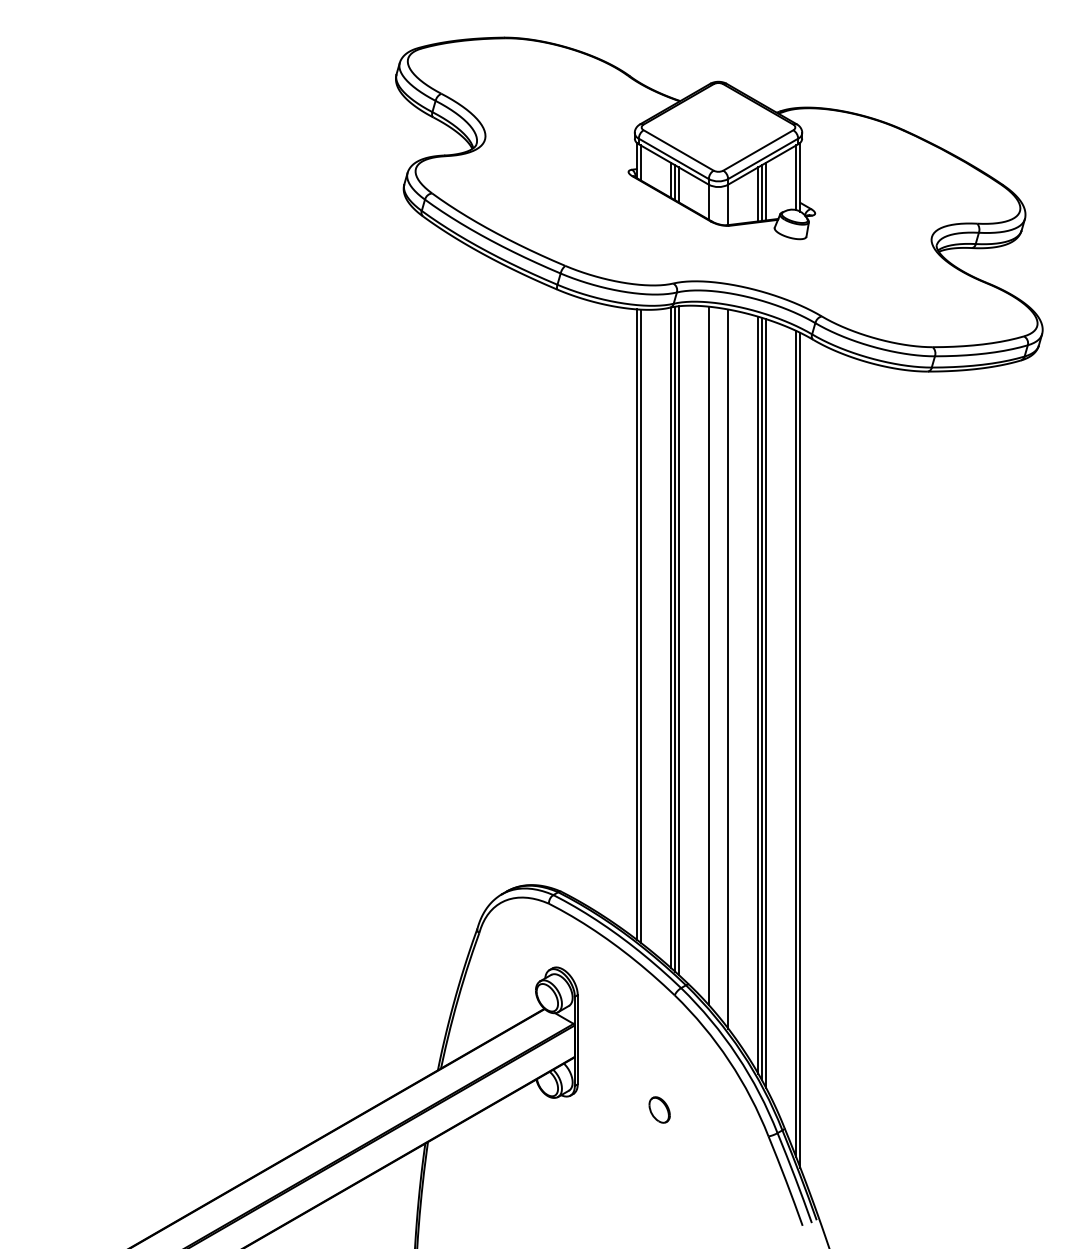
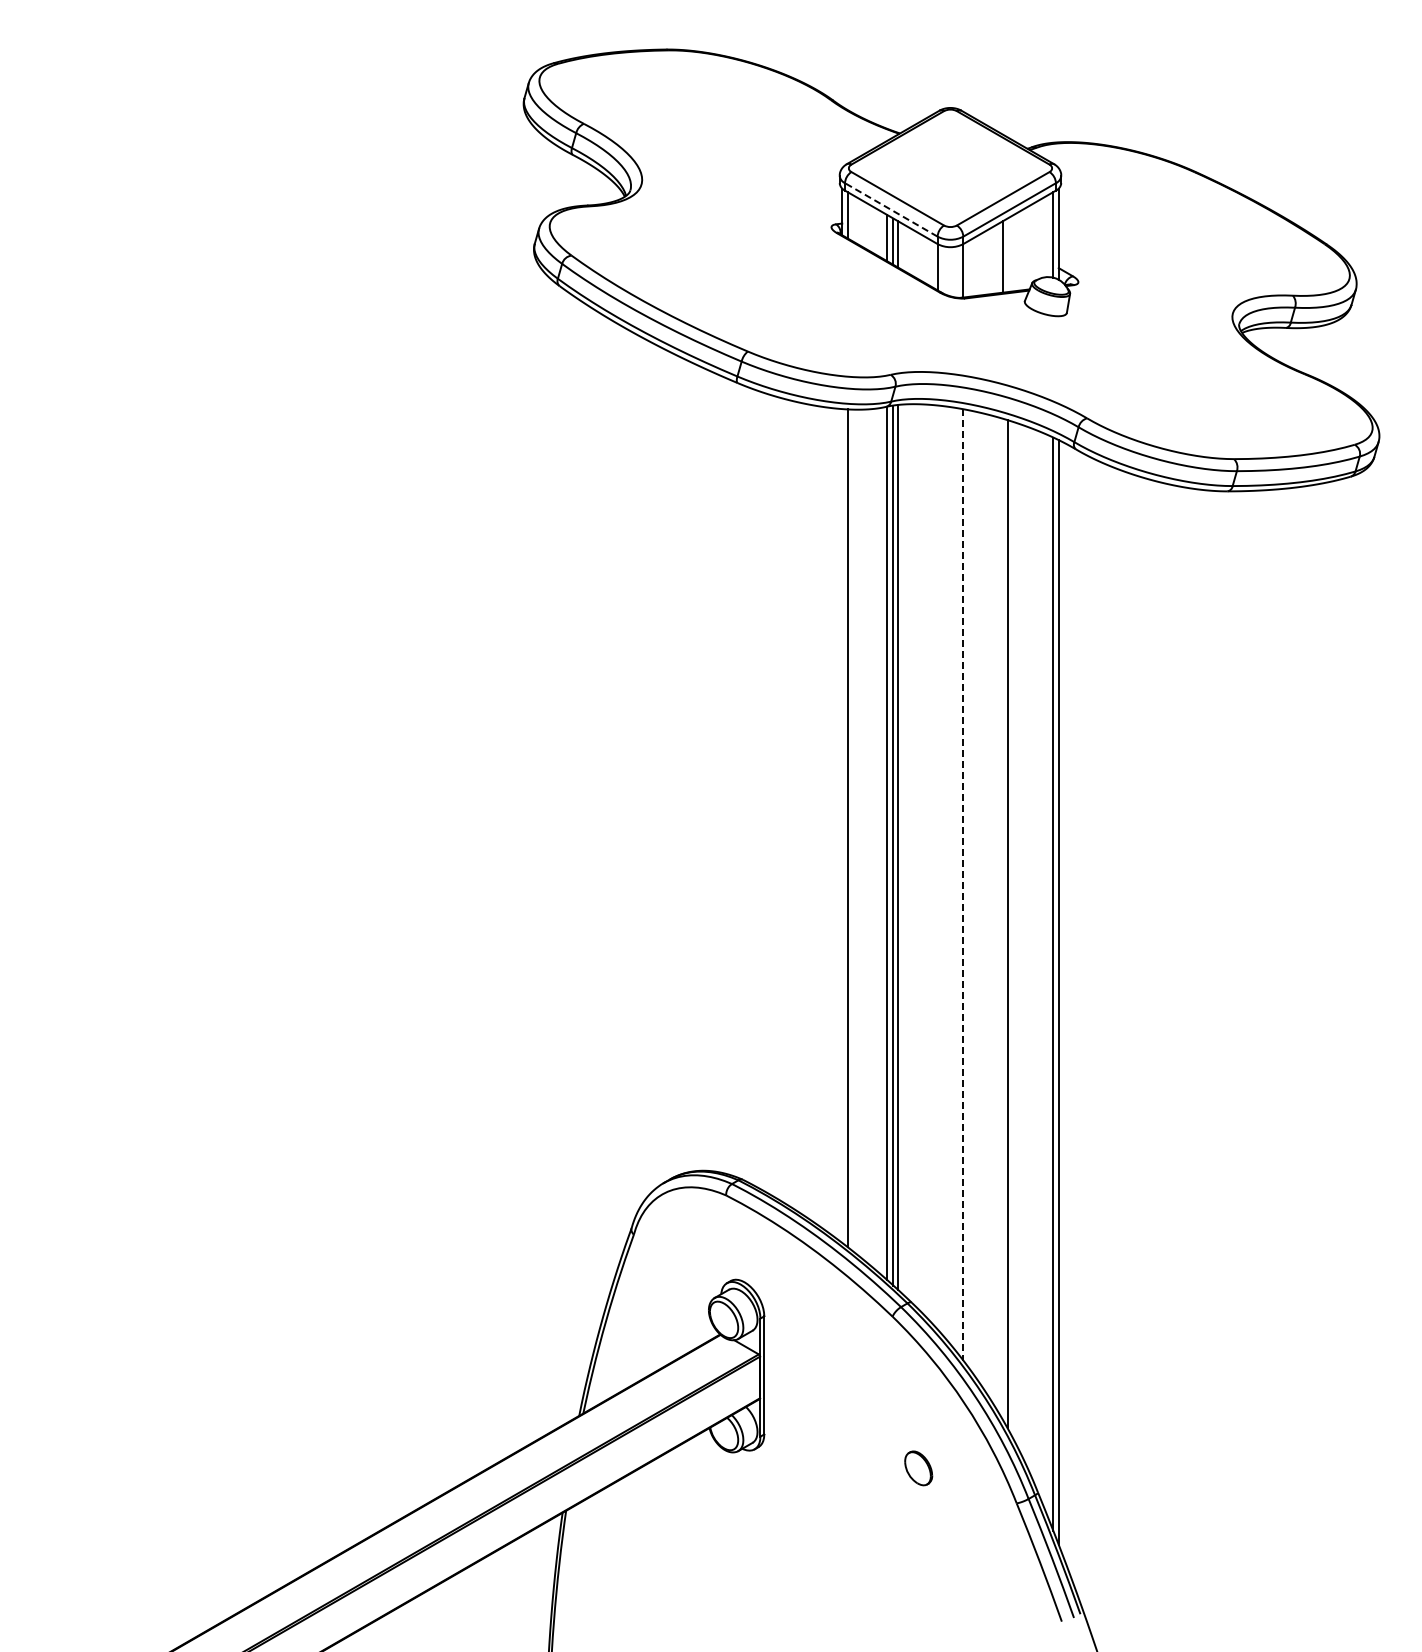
line: (673, 158) -> (890, 209), solid -> dashed
line: (766, 191) -> (1013, 253), removed
line: (761, 193) -> (1007, 255), removed
line: (636, 624) -> (842, 825), removed
line: (708, 655) -> (937, 867), removed
line: (728, 668) -> (963, 884), solid -> dashed
line: (758, 695) -> (1003, 919), removed
line: (766, 703) -> (1013, 930), removed
part: (659, 1110) -> (918, 1468), moved

